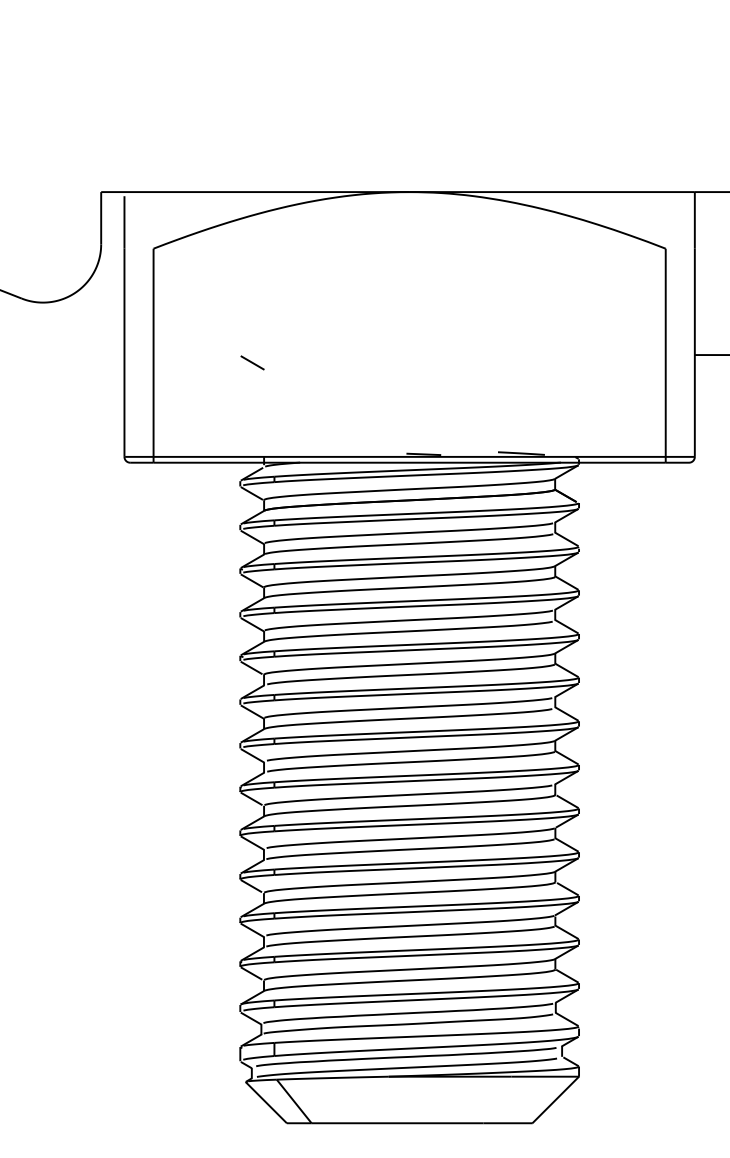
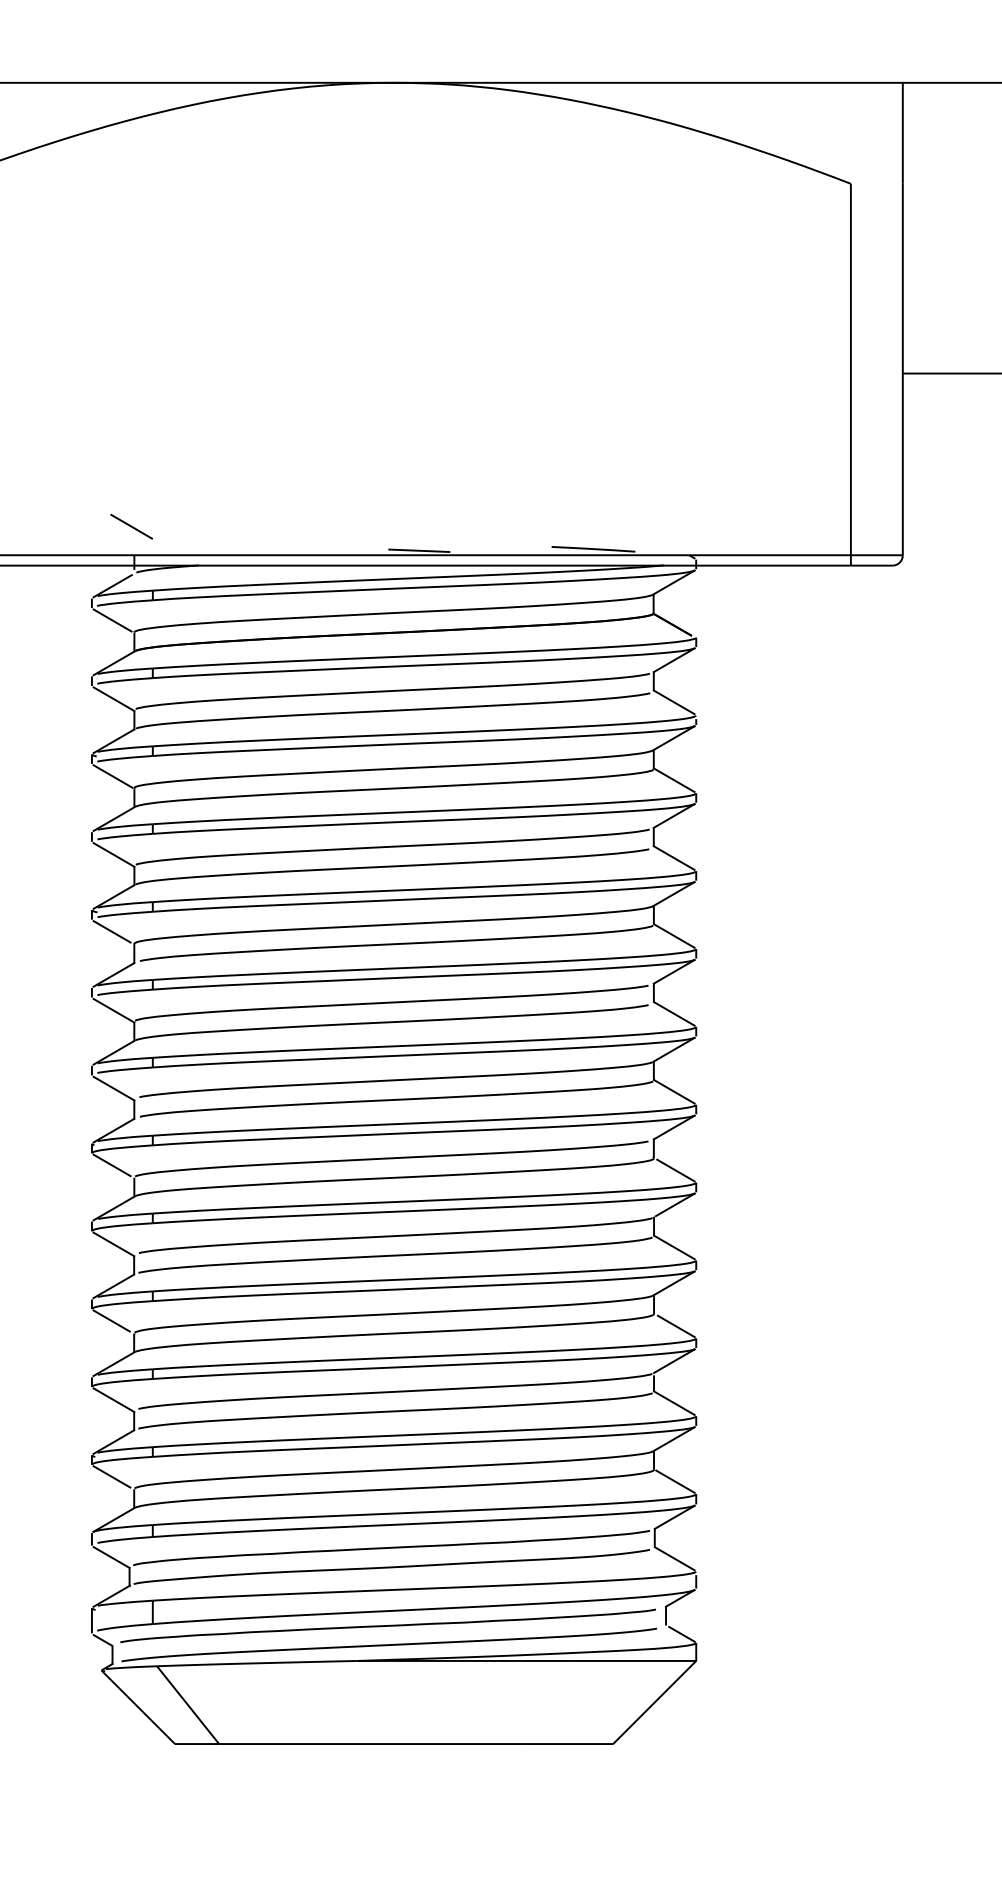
line: (252, 362) -> (131, 525), moved

